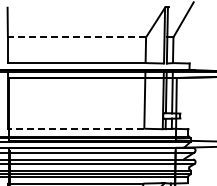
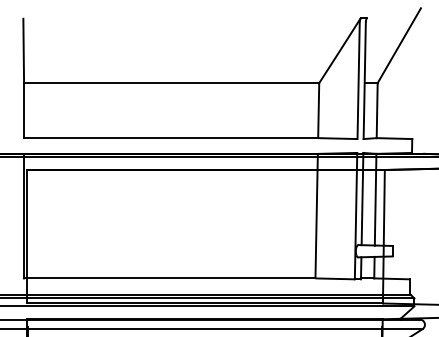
line: (76, 37) -> (170, 83), dashed -> solid
line: (75, 128) -> (168, 277), dashed -> solid

